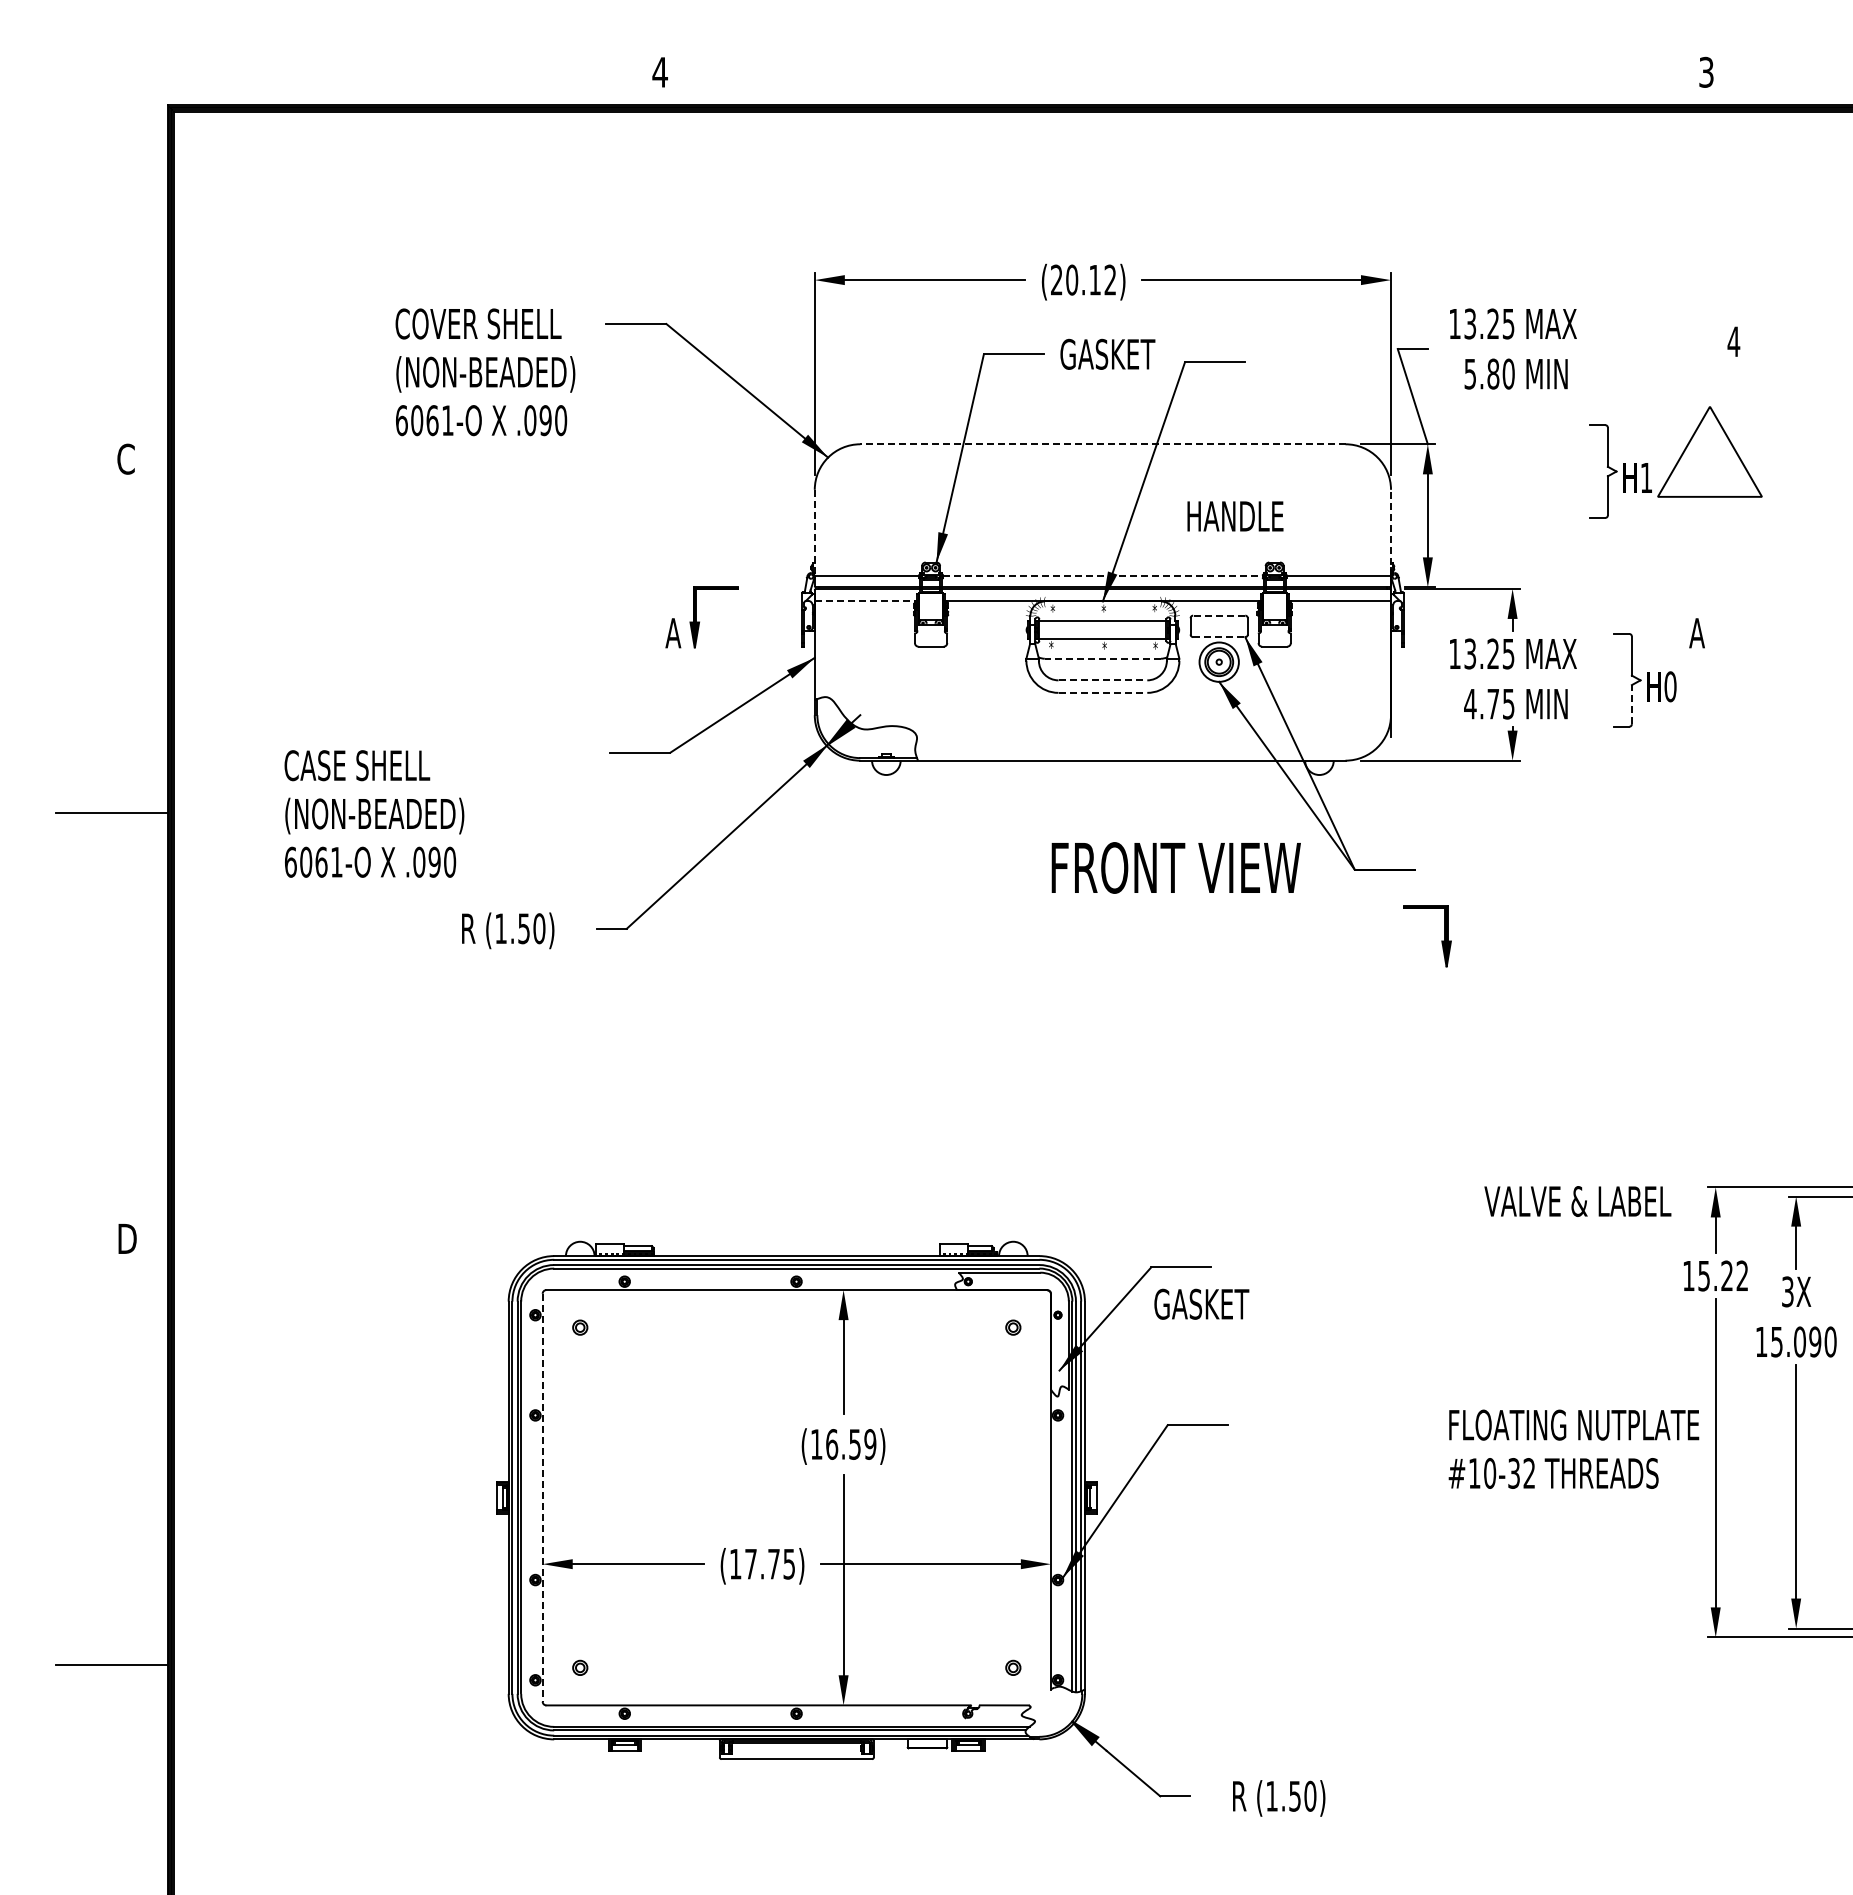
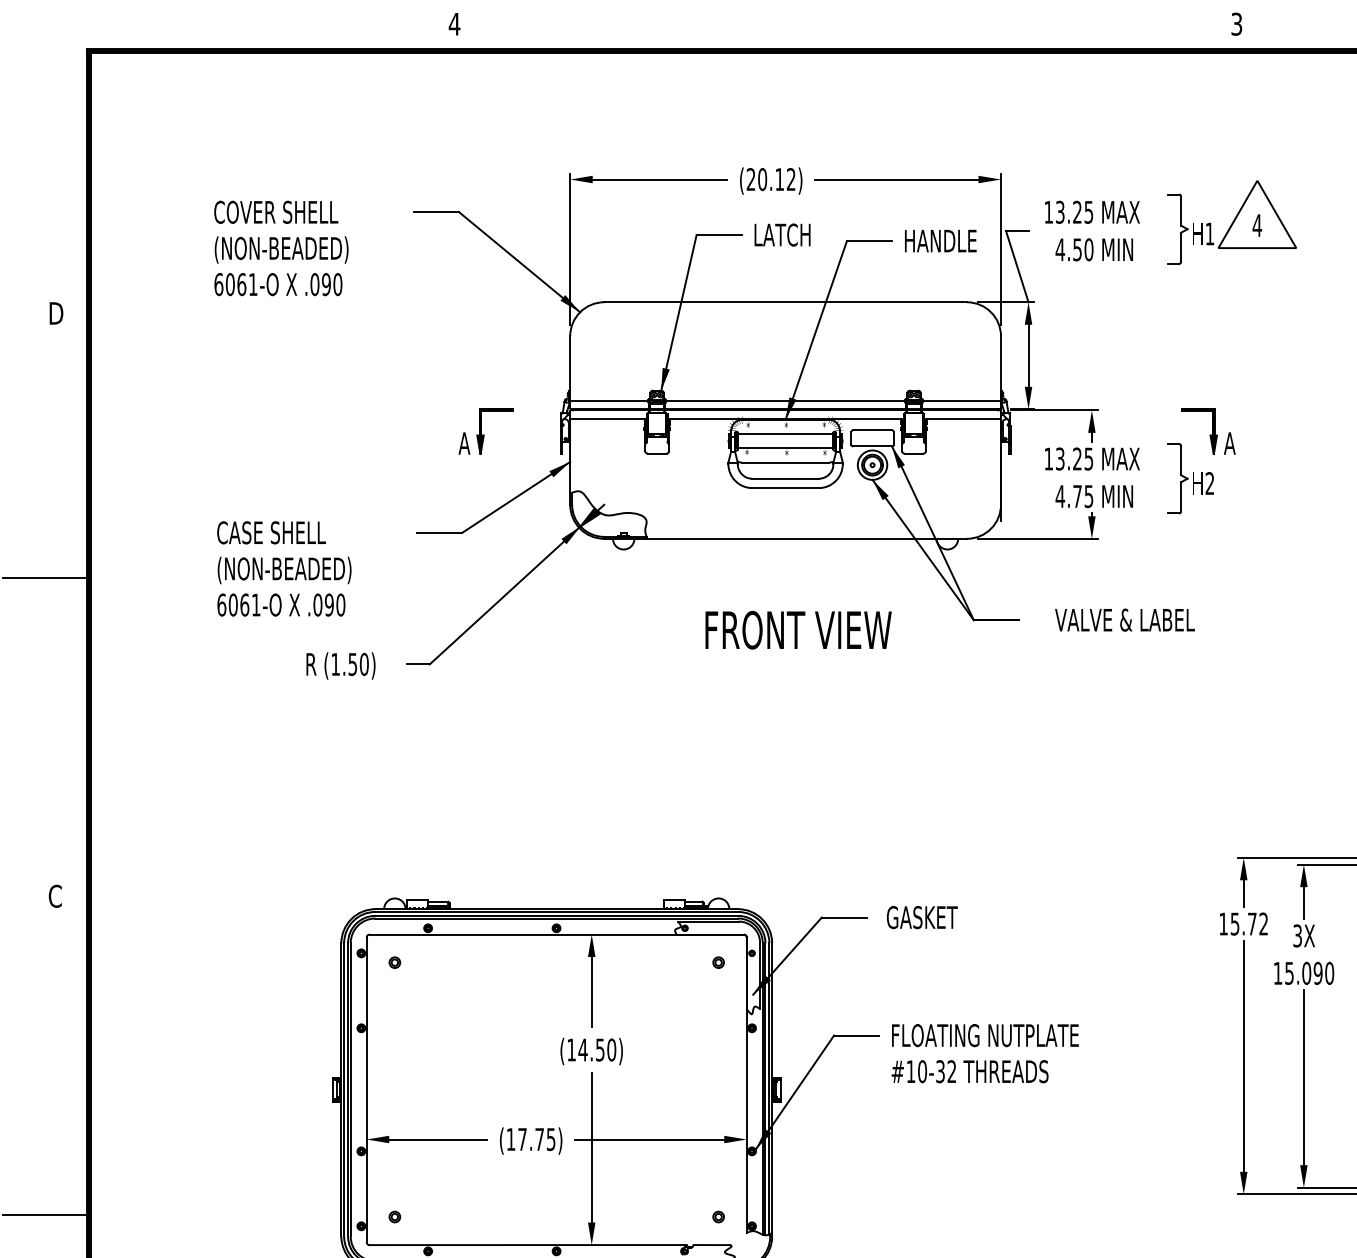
text: (1107, 353) -> (789, 234), GASKET -> LATCH
text: (485, 372) -> (281, 248), moved
text: (1481, 373) -> (1068, 249), 5.80 -> 4.50
line: (1102, 444) -> (785, 302), dashed -> solid
text: (126, 458) -> (55, 312), C -> D
part: (1675, 462) -> (1231, 222), moved
text: (1235, 516) -> (940, 241), moved
line: (1391, 532) -> (1001, 368), dashed -> solid
line: (814, 533) -> (569, 368), dashed -> solid
line: (1102, 575) -> (785, 400), dashed -> solid
line: (866, 600) -> (608, 419), dashed -> solid
line: (1218, 615) -> (872, 430), dashed -> solid
line: (1219, 637) -> (872, 446), dashed -> solid
line: (1102, 658) -> (785, 462), dashed -> solid
line: (1103, 680) -> (786, 478), dashed -> solid
text: (1670, 686) -> (1209, 483), 0 -> 2
line: (1103, 692) -> (786, 487), dashed -> solid
line: (1631, 704) -> (1180, 496), dashed -> solid
text: (374, 813) -> (284, 568), moved
text: (1175, 867) -> (798, 629), moved
part: (1441, 940) -> (1209, 434), moved
text: (1577, 1201) -> (1124, 620), moved
text: (126, 1238) -> (55, 896), D -> C
text: (1726, 1275) -> (1251, 923), 15.22 -> 15.72
text: (1201, 1303) -> (922, 916), moved
text: (850, 1444) -> (596, 1050), (16.59) -> (14.50)
text: (1573, 1448) -> (984, 1053), moved
line: (542, 1497) -> (366, 1089), dashed -> solid

